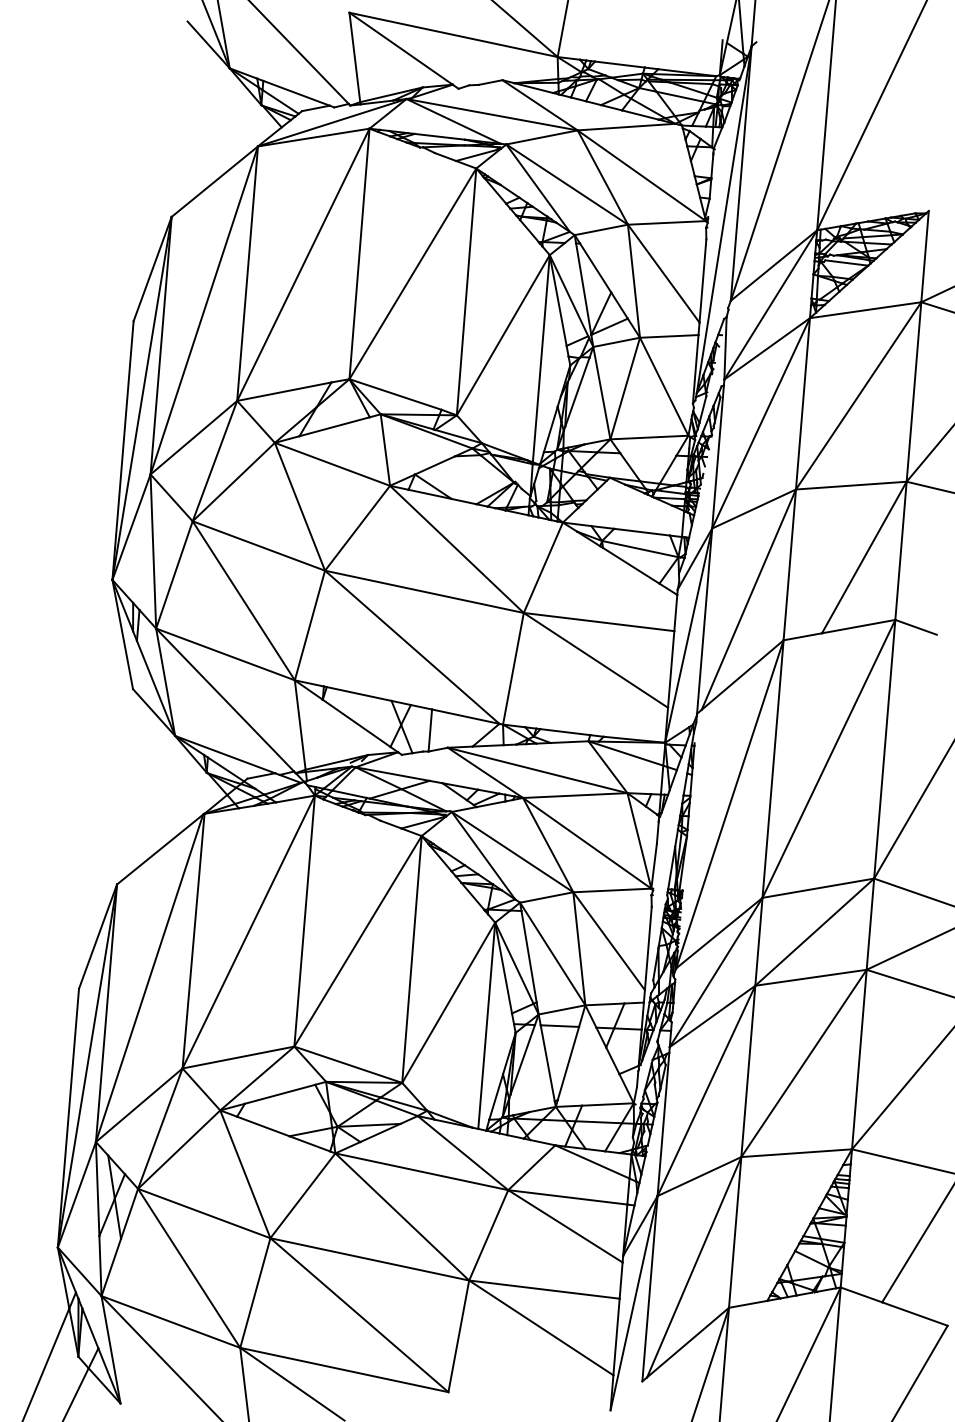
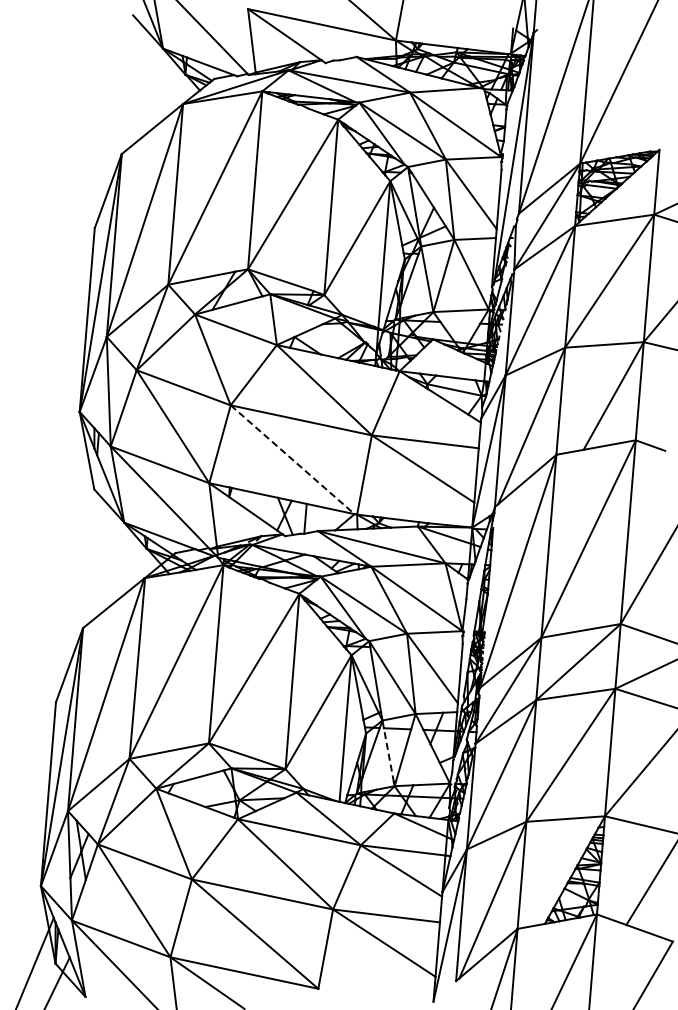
line: (413, 648) -> (293, 460), solid -> dashed
line: (547, 1062) -> (388, 754), solid -> dashed

